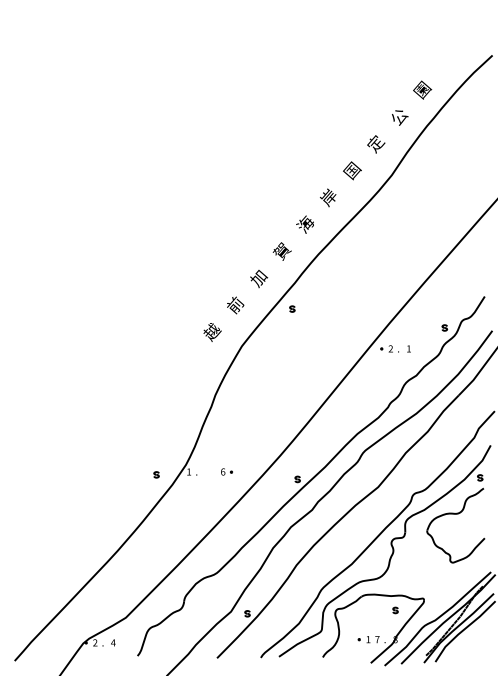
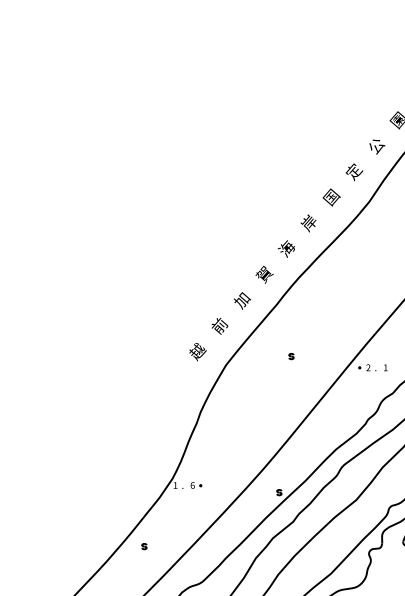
part: (292, 308) -> (291, 355), moved
part: (226, 471) -> (195, 485), moved
part: (156, 474) -> (144, 546), moved

